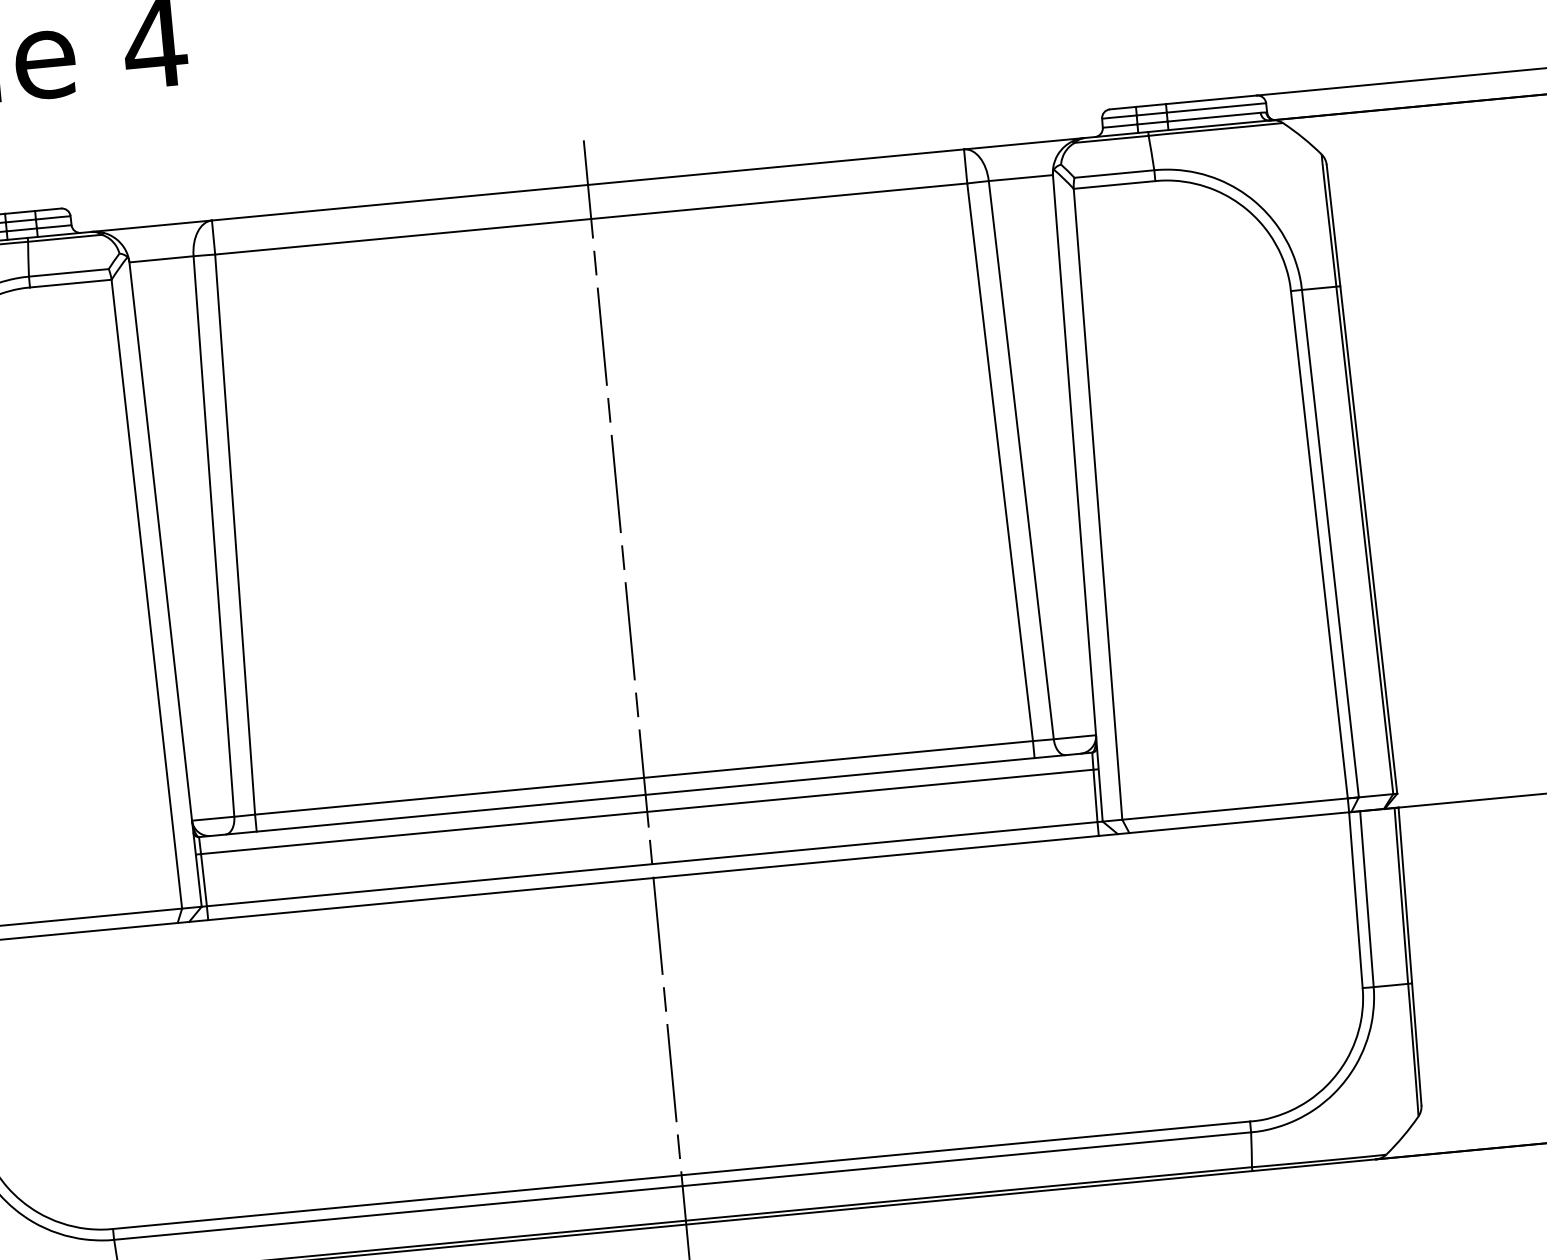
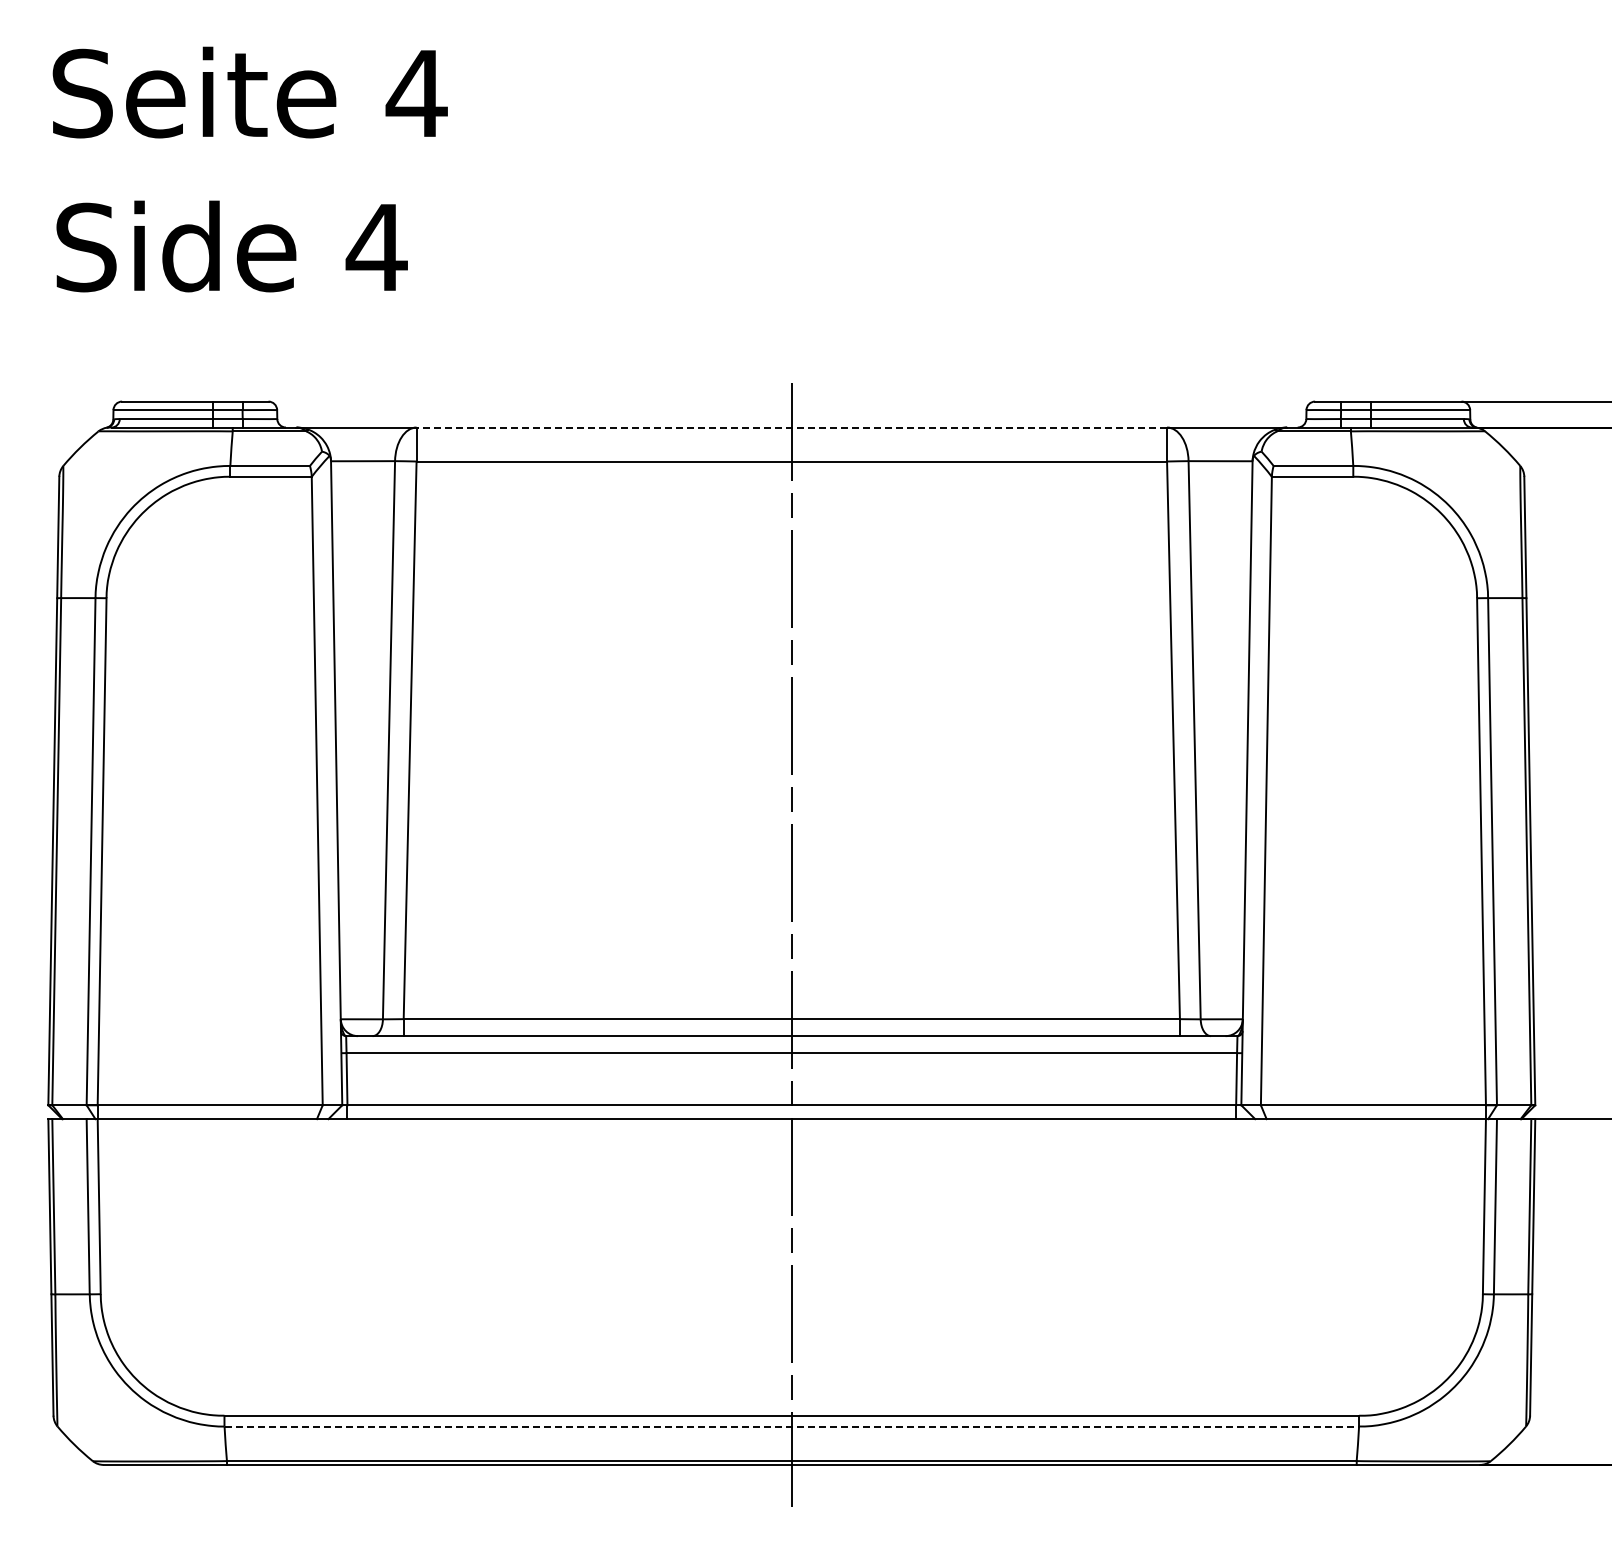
line: (587, 184) -> (791, 427), solid -> dashed
line: (683, 1185) -> (792, 1426), solid -> dashed

